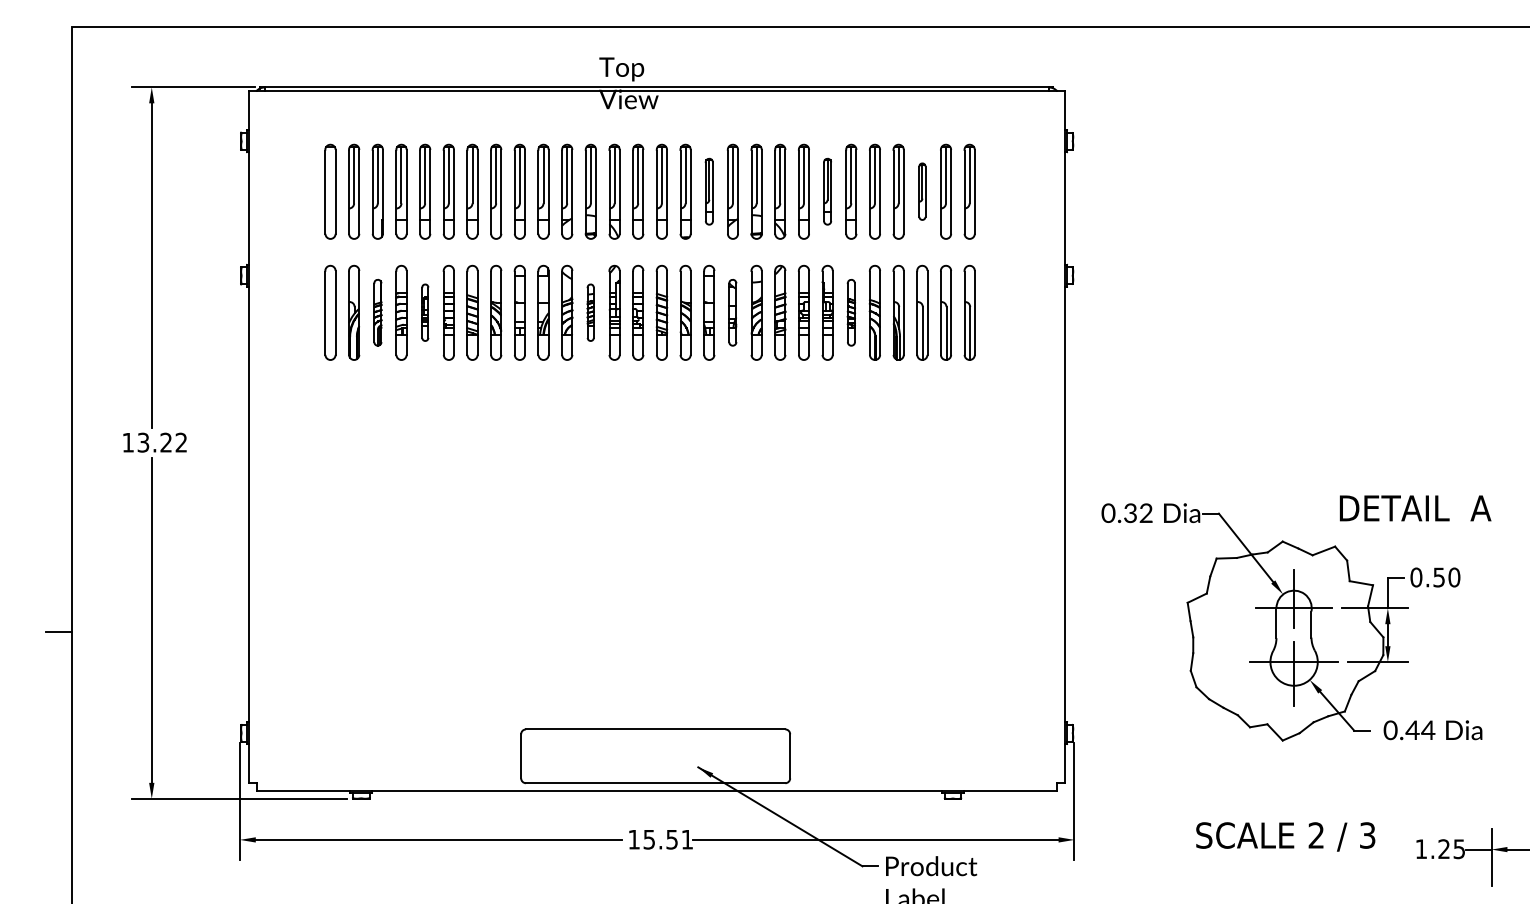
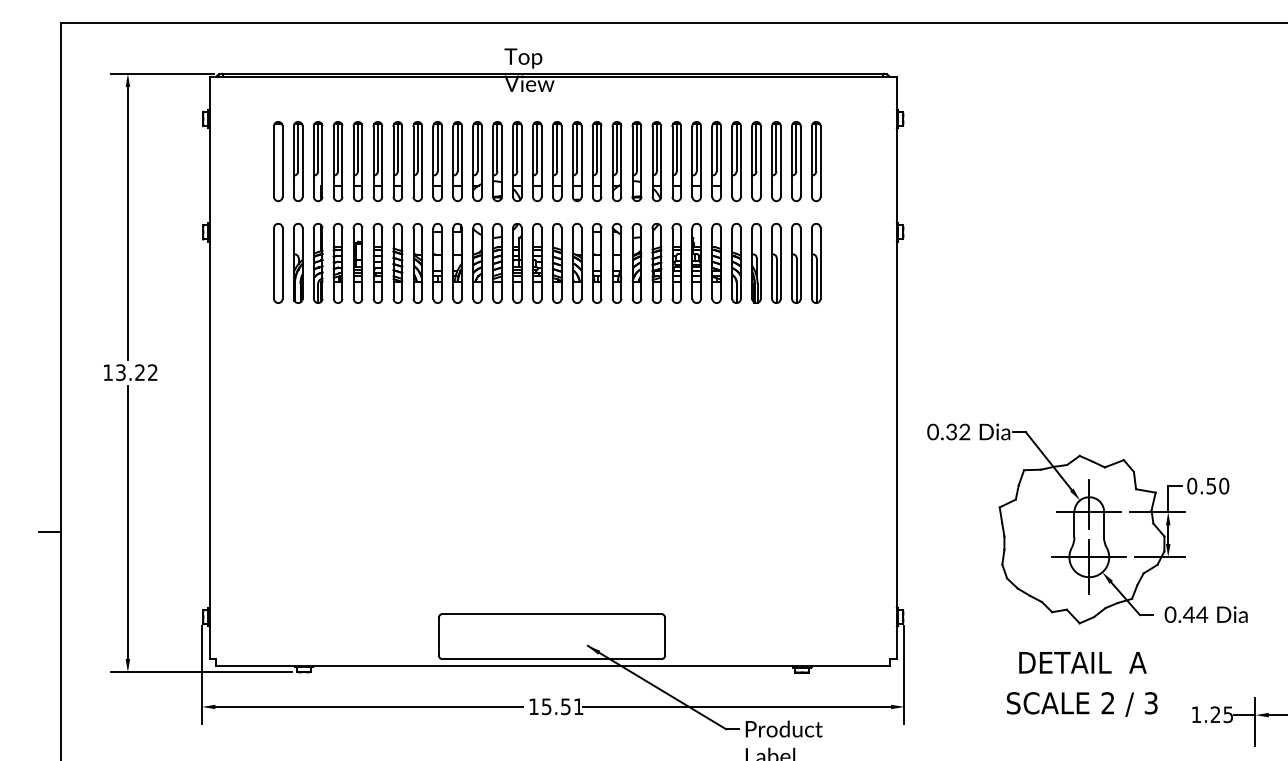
part: (709, 191) -> (597, 161), size x1.43
part: (827, 191) -> (696, 161), size x1.43
part: (922, 191) -> (776, 161), size x1.67
part: (377, 312) -> (317, 263), size x1.43
part: (425, 312) -> (358, 263), size x1.67
part: (590, 312) -> (497, 263), size x1.67
part: (732, 312) -> (616, 263), size x1.43
part: (851, 312) -> (716, 263), size x1.43
text: (1415, 508) -> (1082, 662), moved

